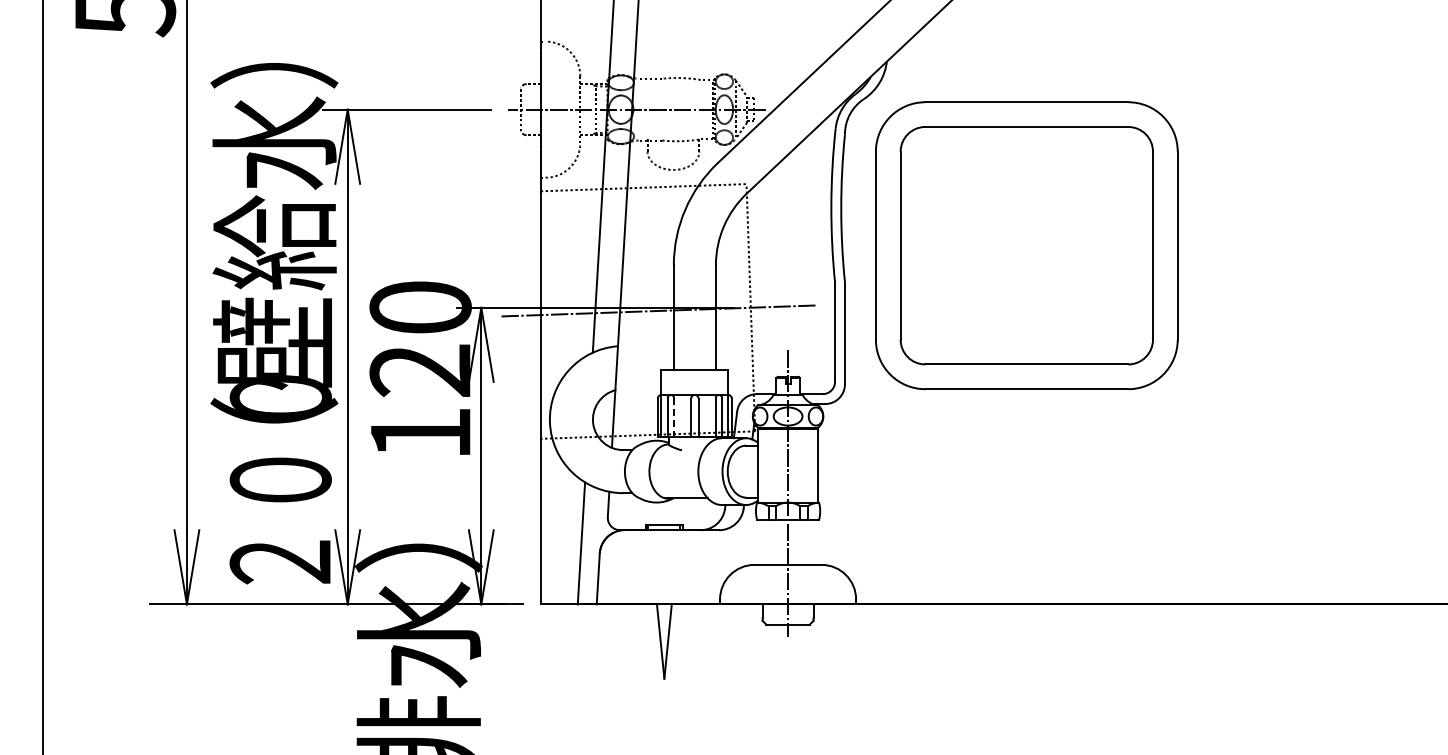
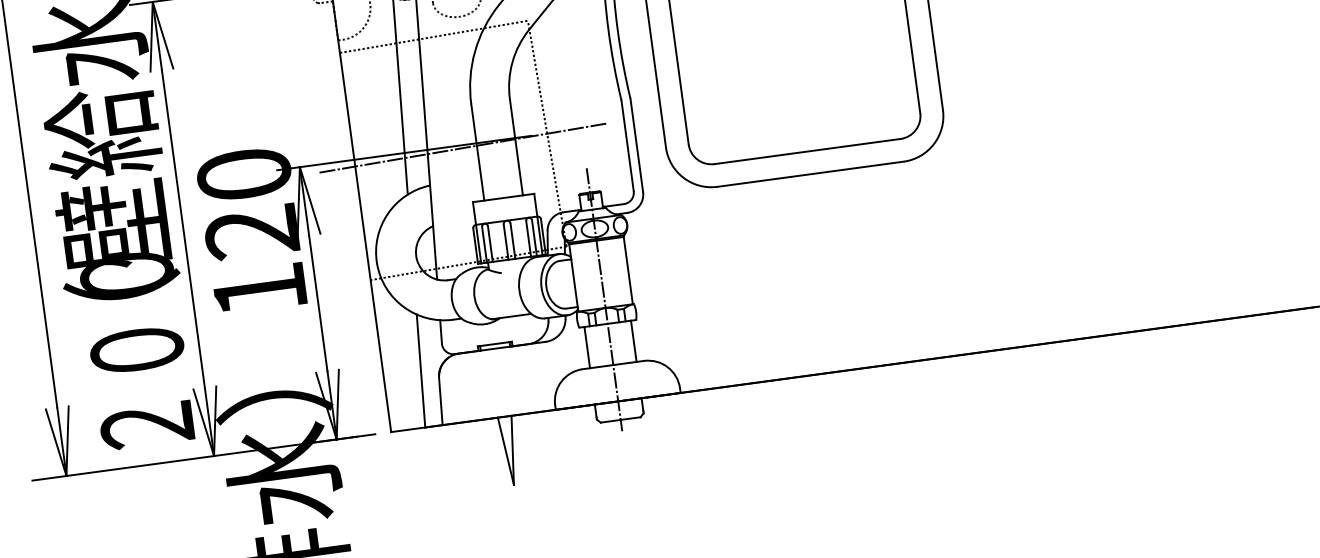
line: (674, 418) -> (490, 244), dashed -> solid
line: (762, 541) -> (586, 346), added
line: (813, 541) -> (633, 340), added

